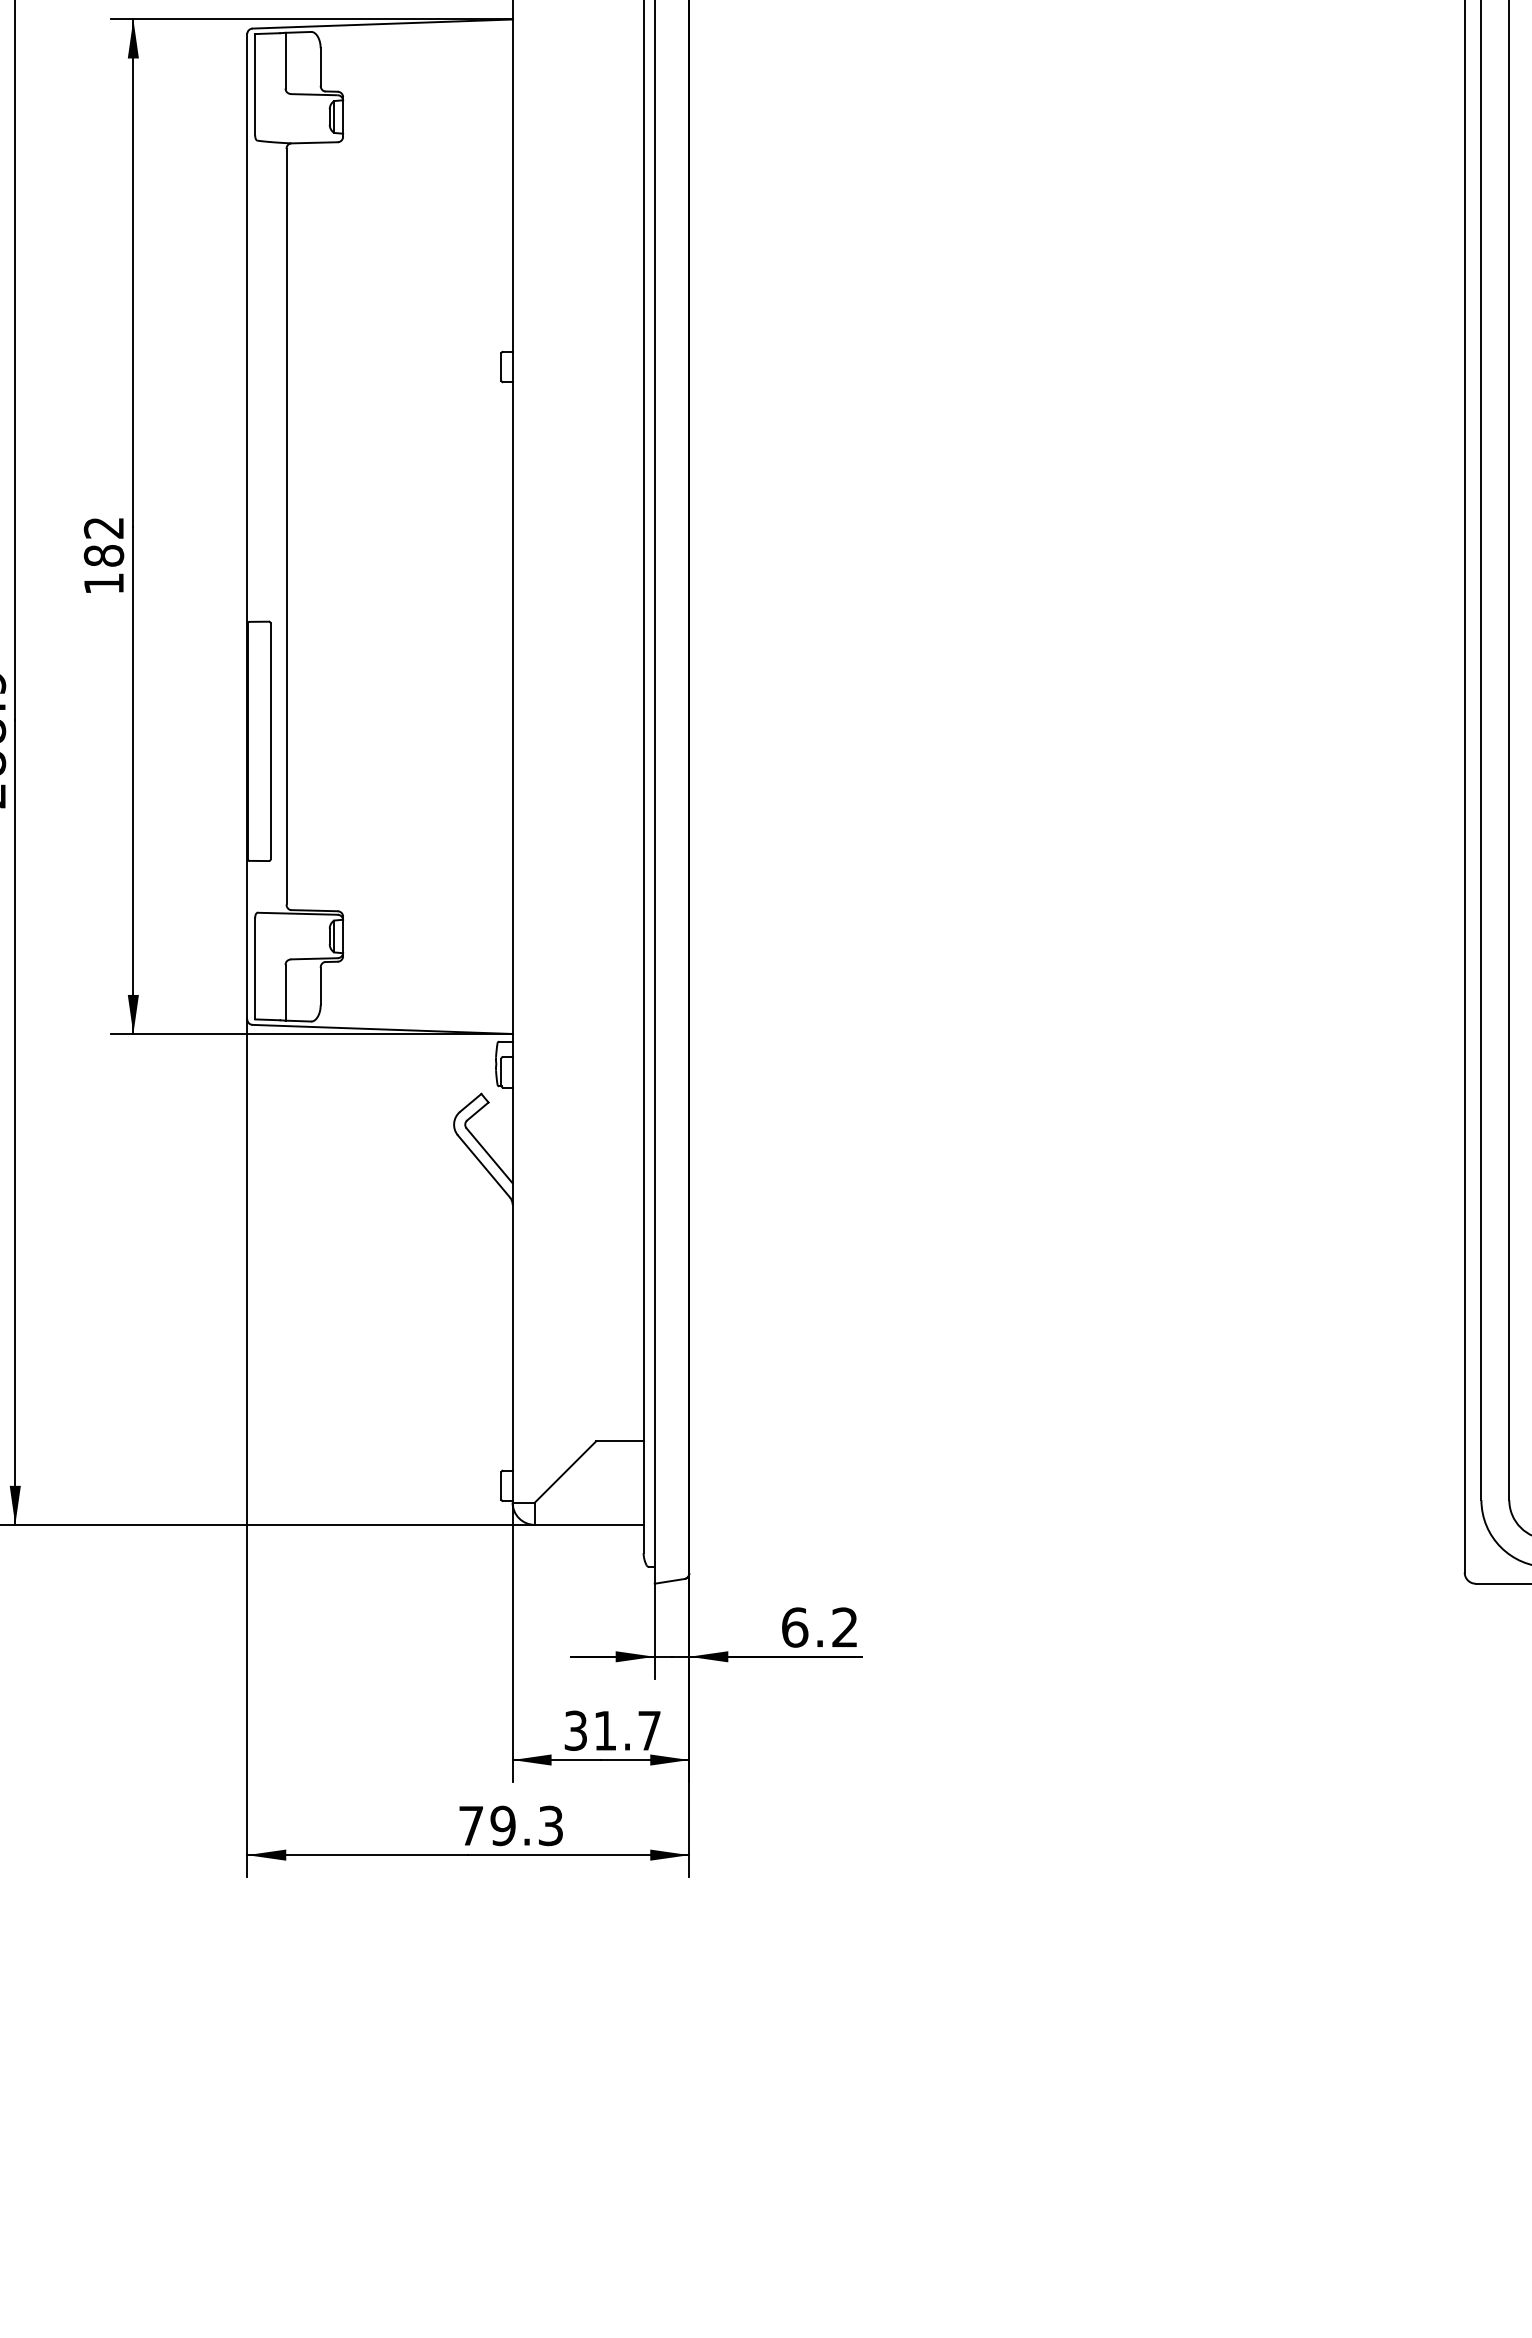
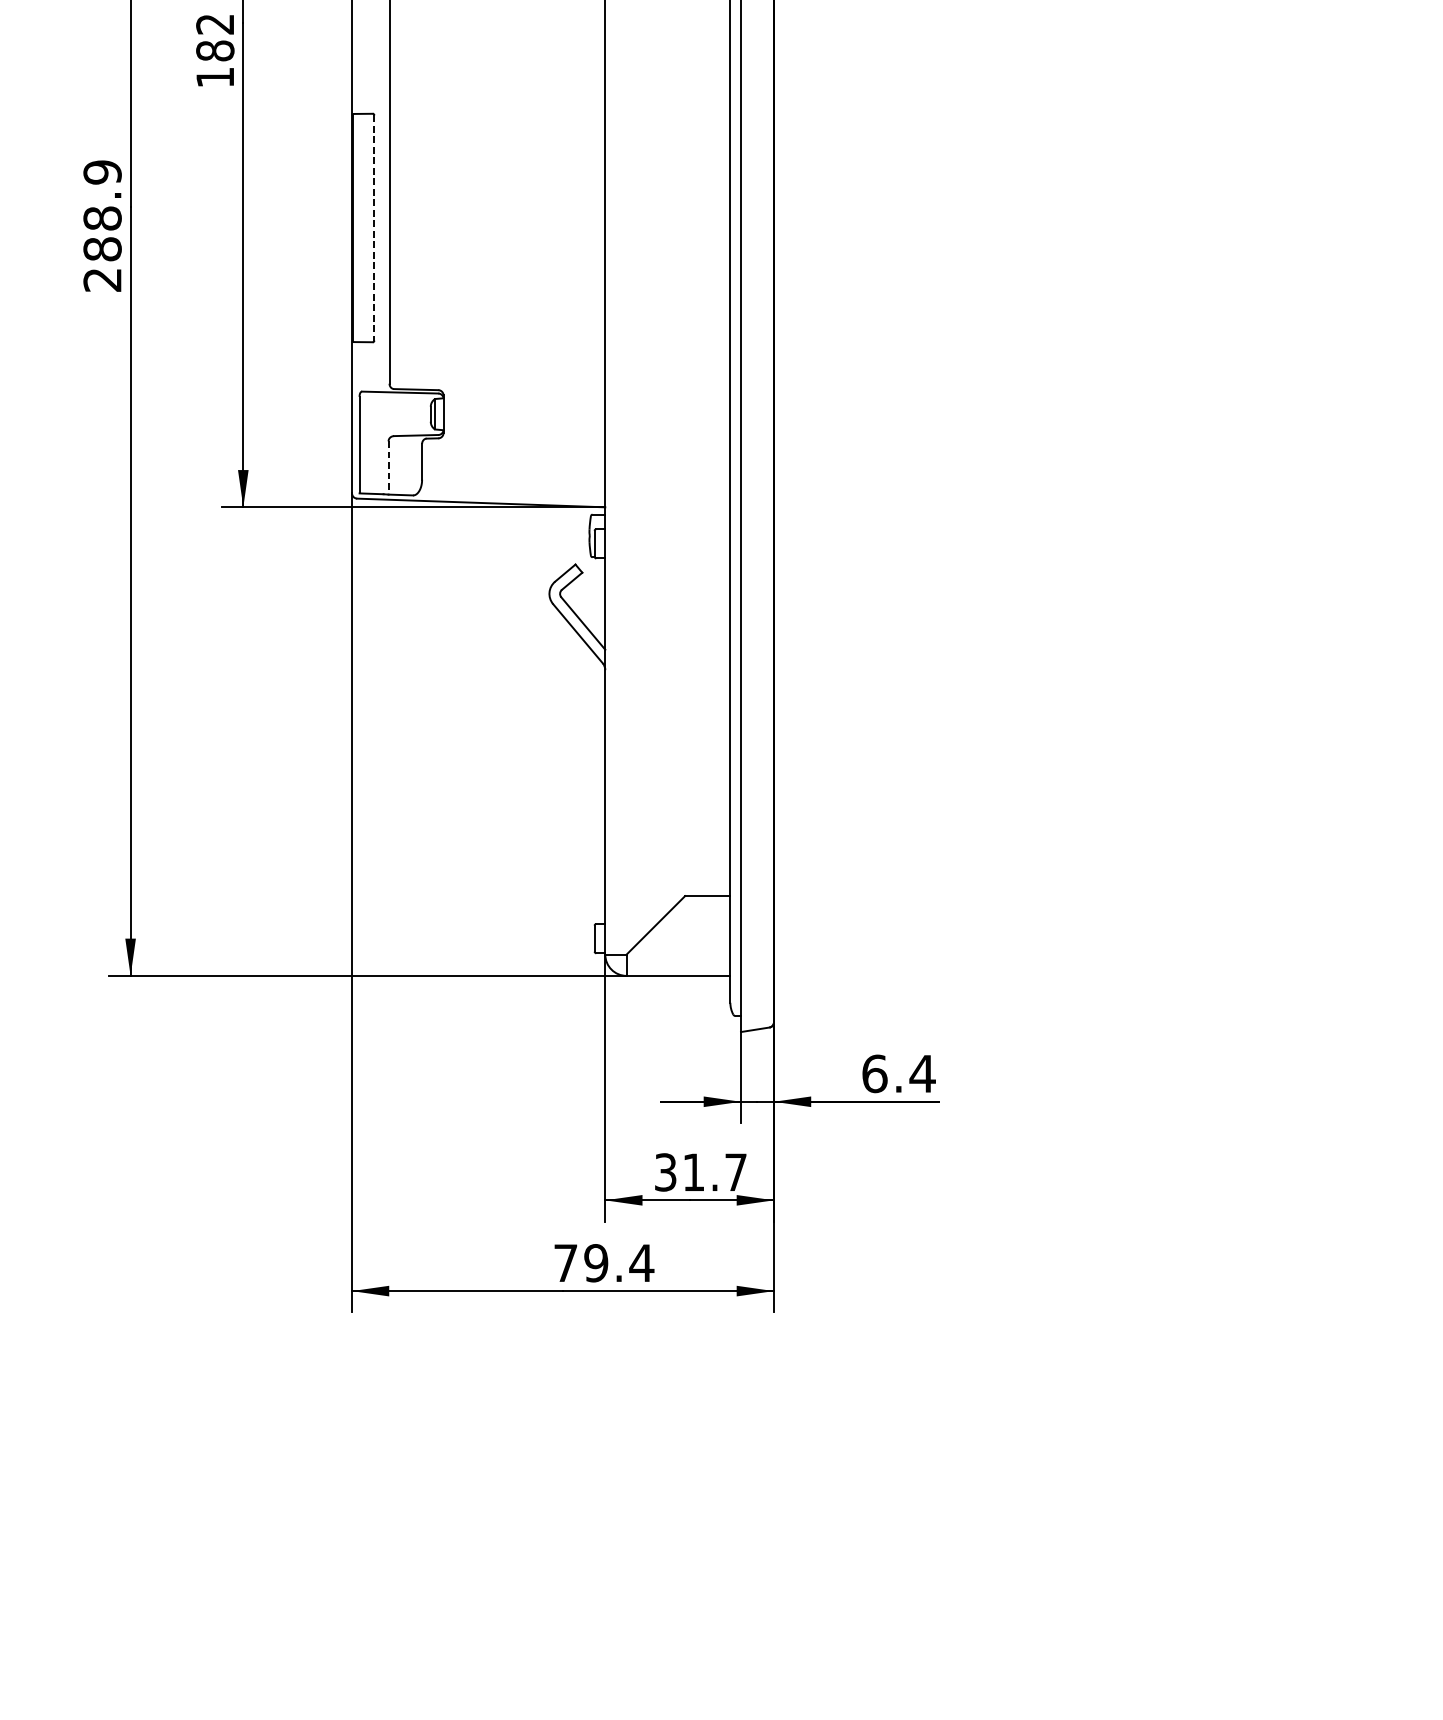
line: (270, 741) -> (374, 228), solid -> dashed
line: (285, 992) -> (388, 467), solid -> dashed
text: (844, 1626) -> (922, 1072), 6.2 -> 6.4
text: (550, 1825) -> (641, 1262), 79.3 -> 79.4

